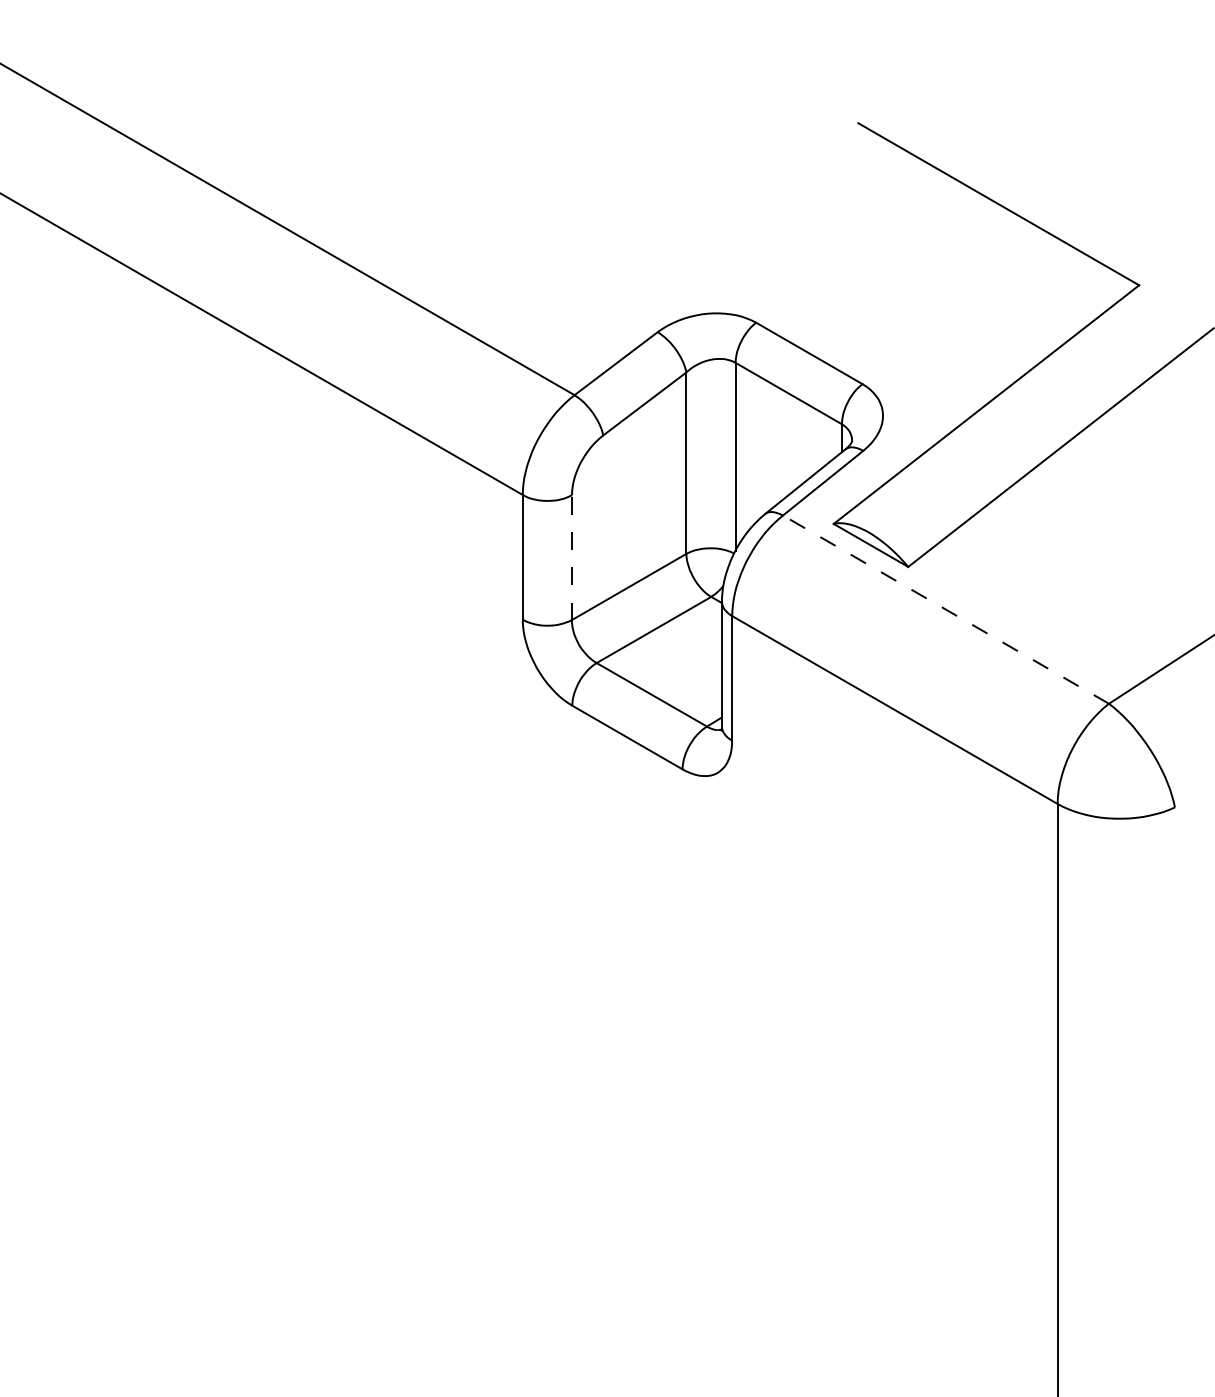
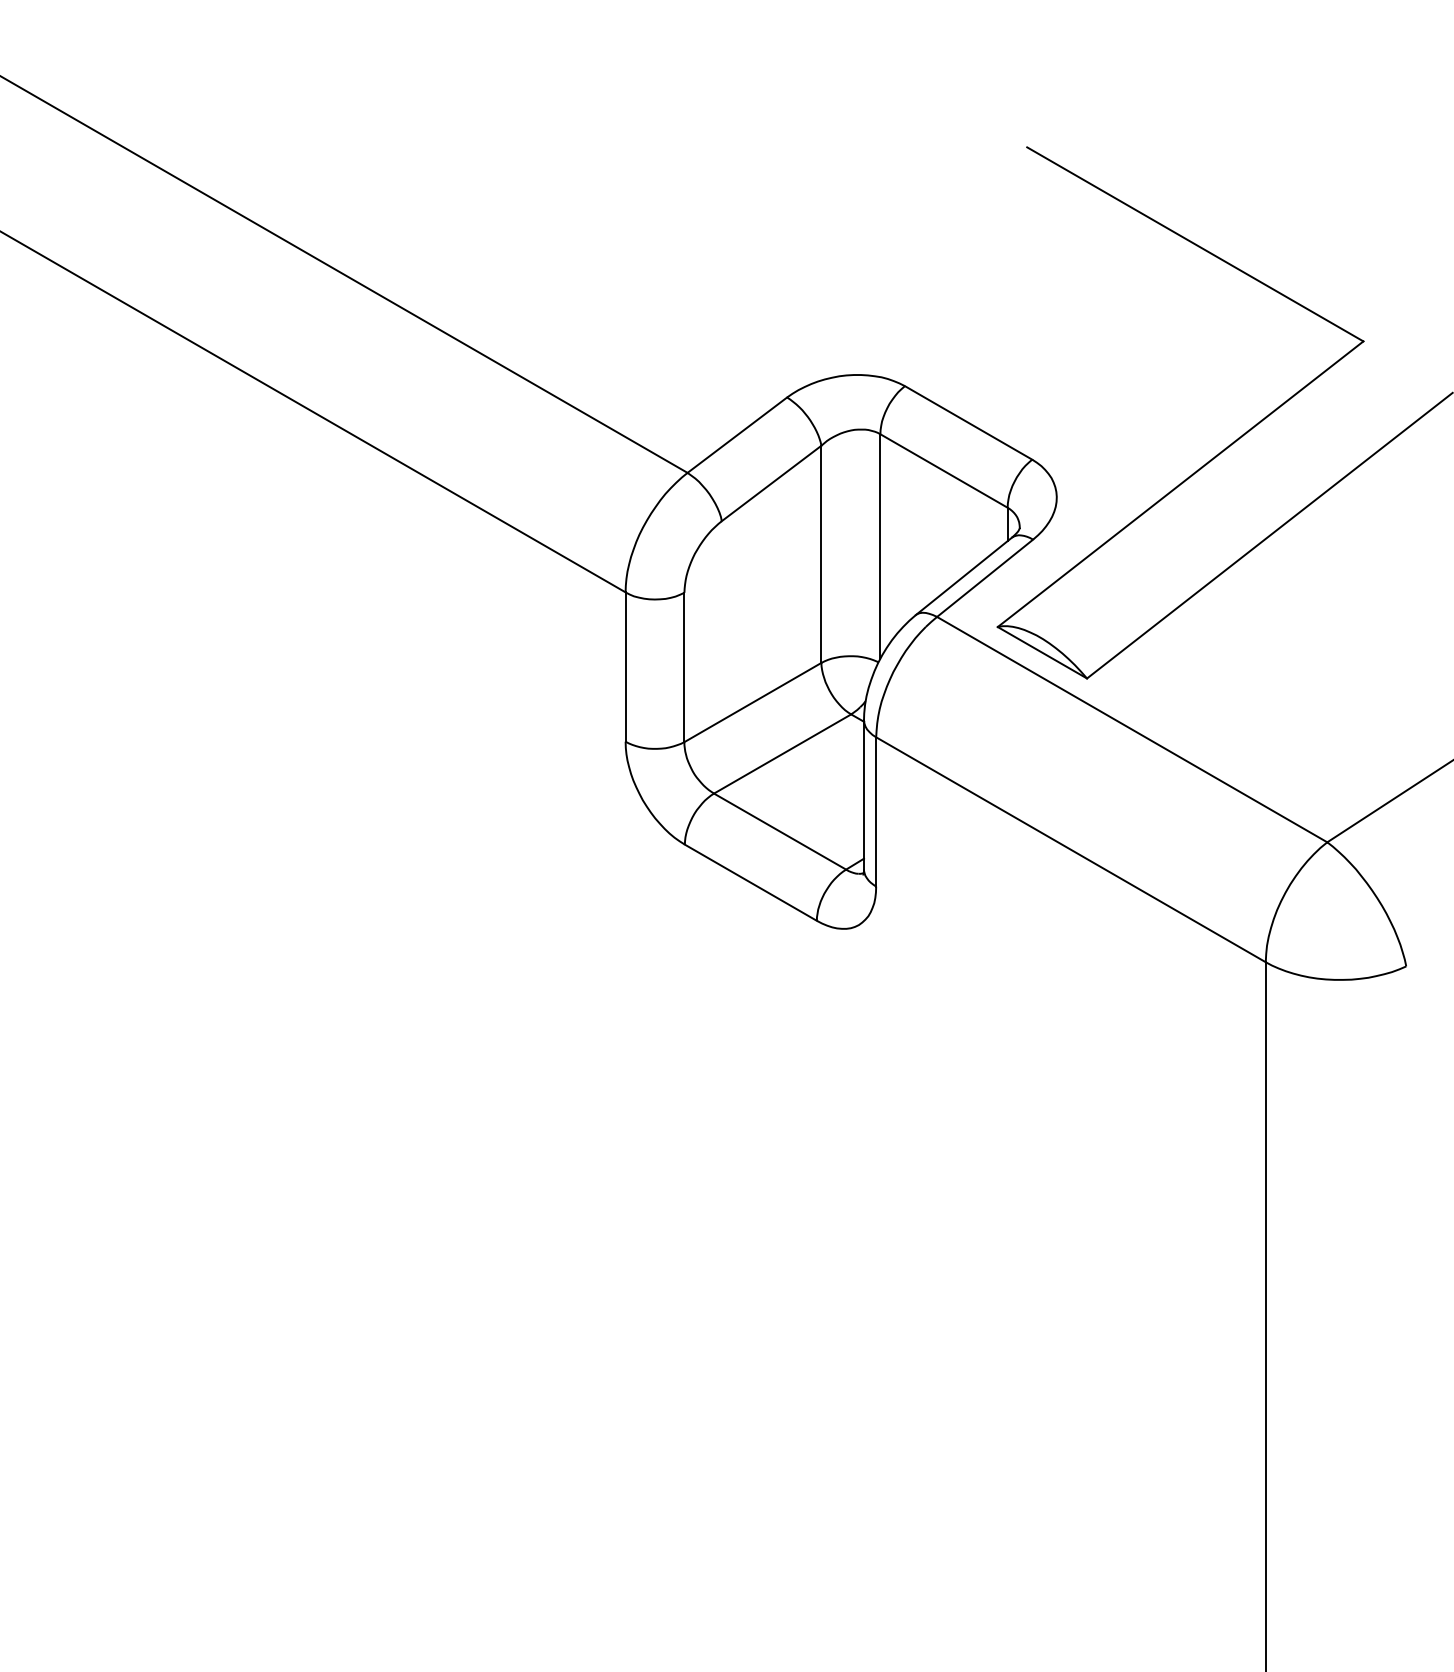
line: (571, 557) -> (684, 667), dashed -> solid
line: (945, 609) -> (1131, 729), dashed -> solid

